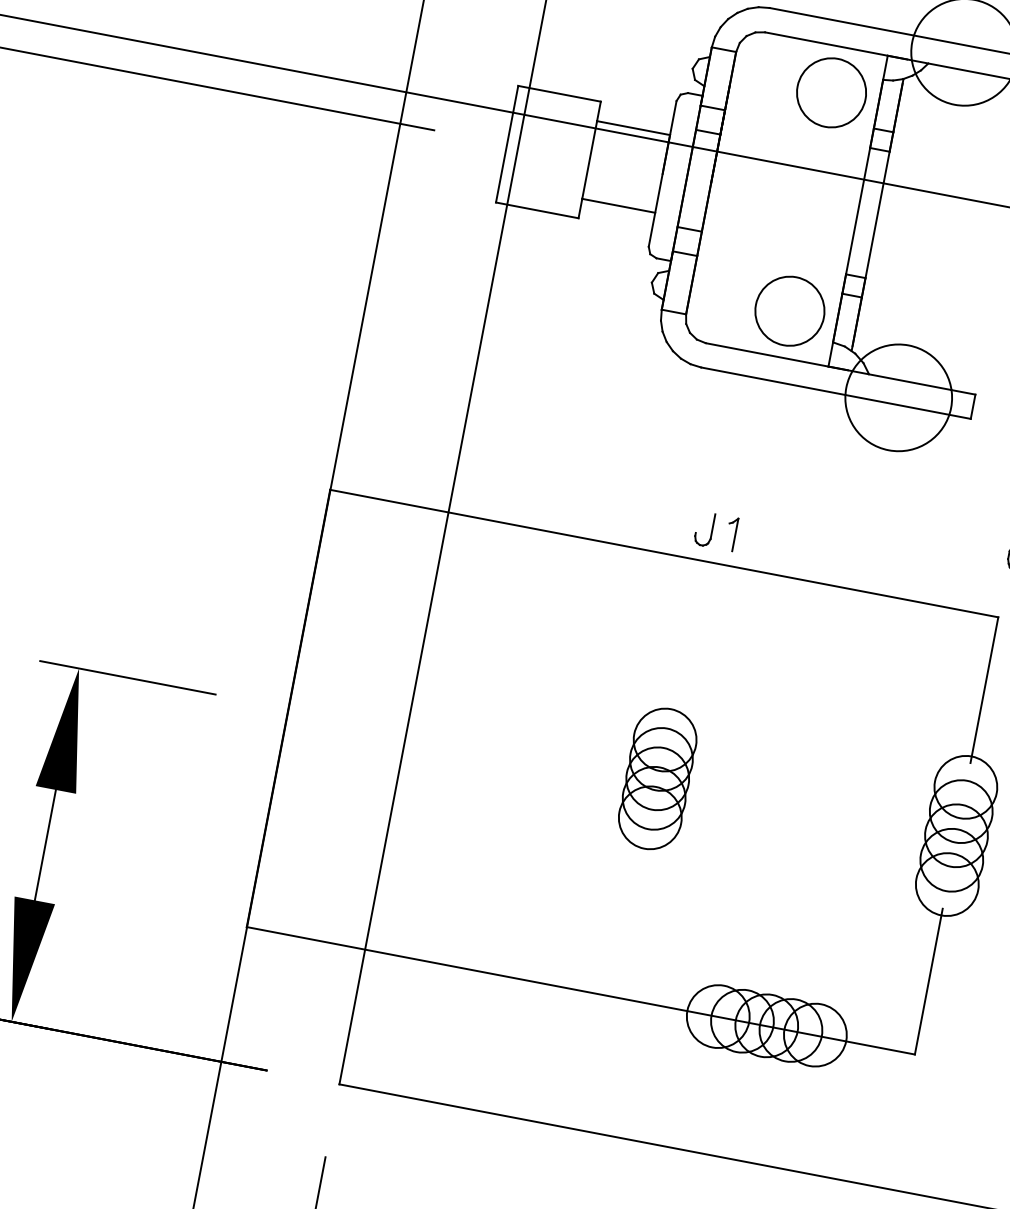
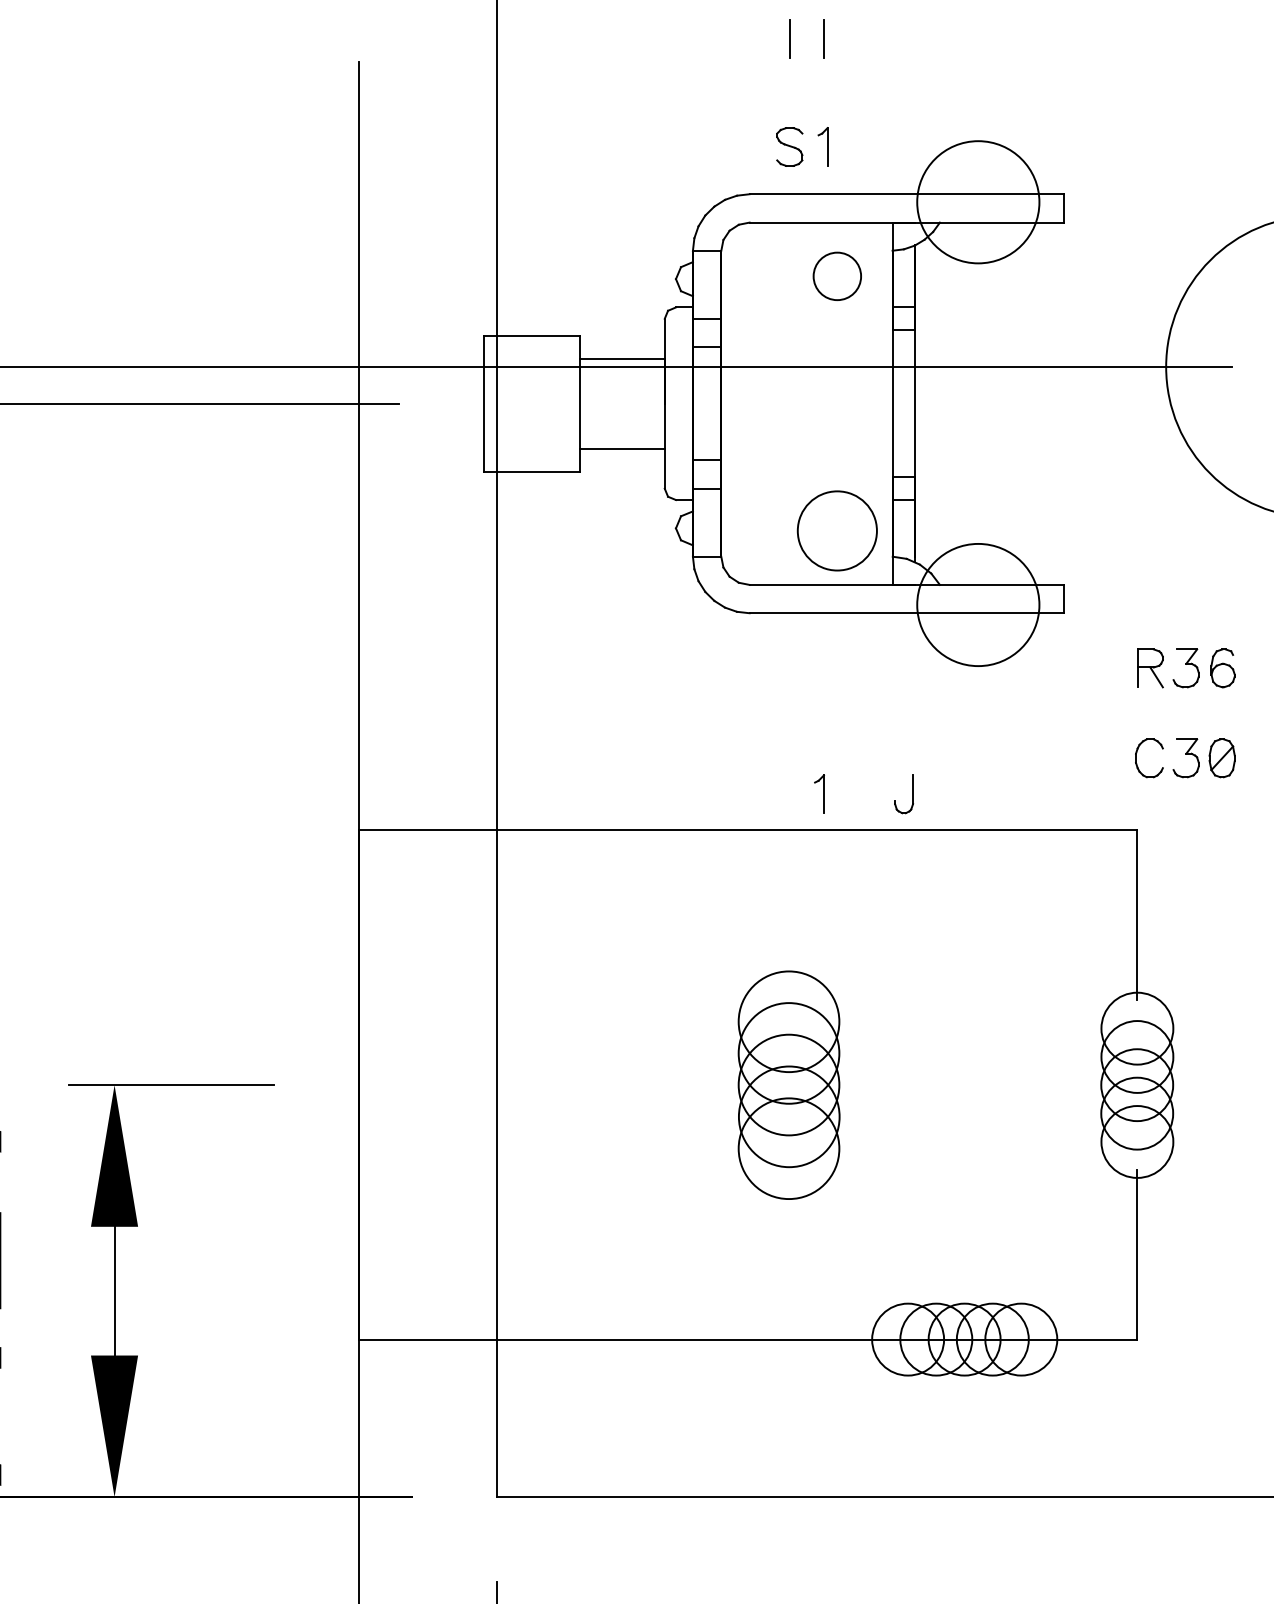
circle: (830, 92) -> (836, 276), size x0.6
part: (711, 530) -> (912, 794), moved
part: (657, 779) -> (788, 1085), size x1.4

